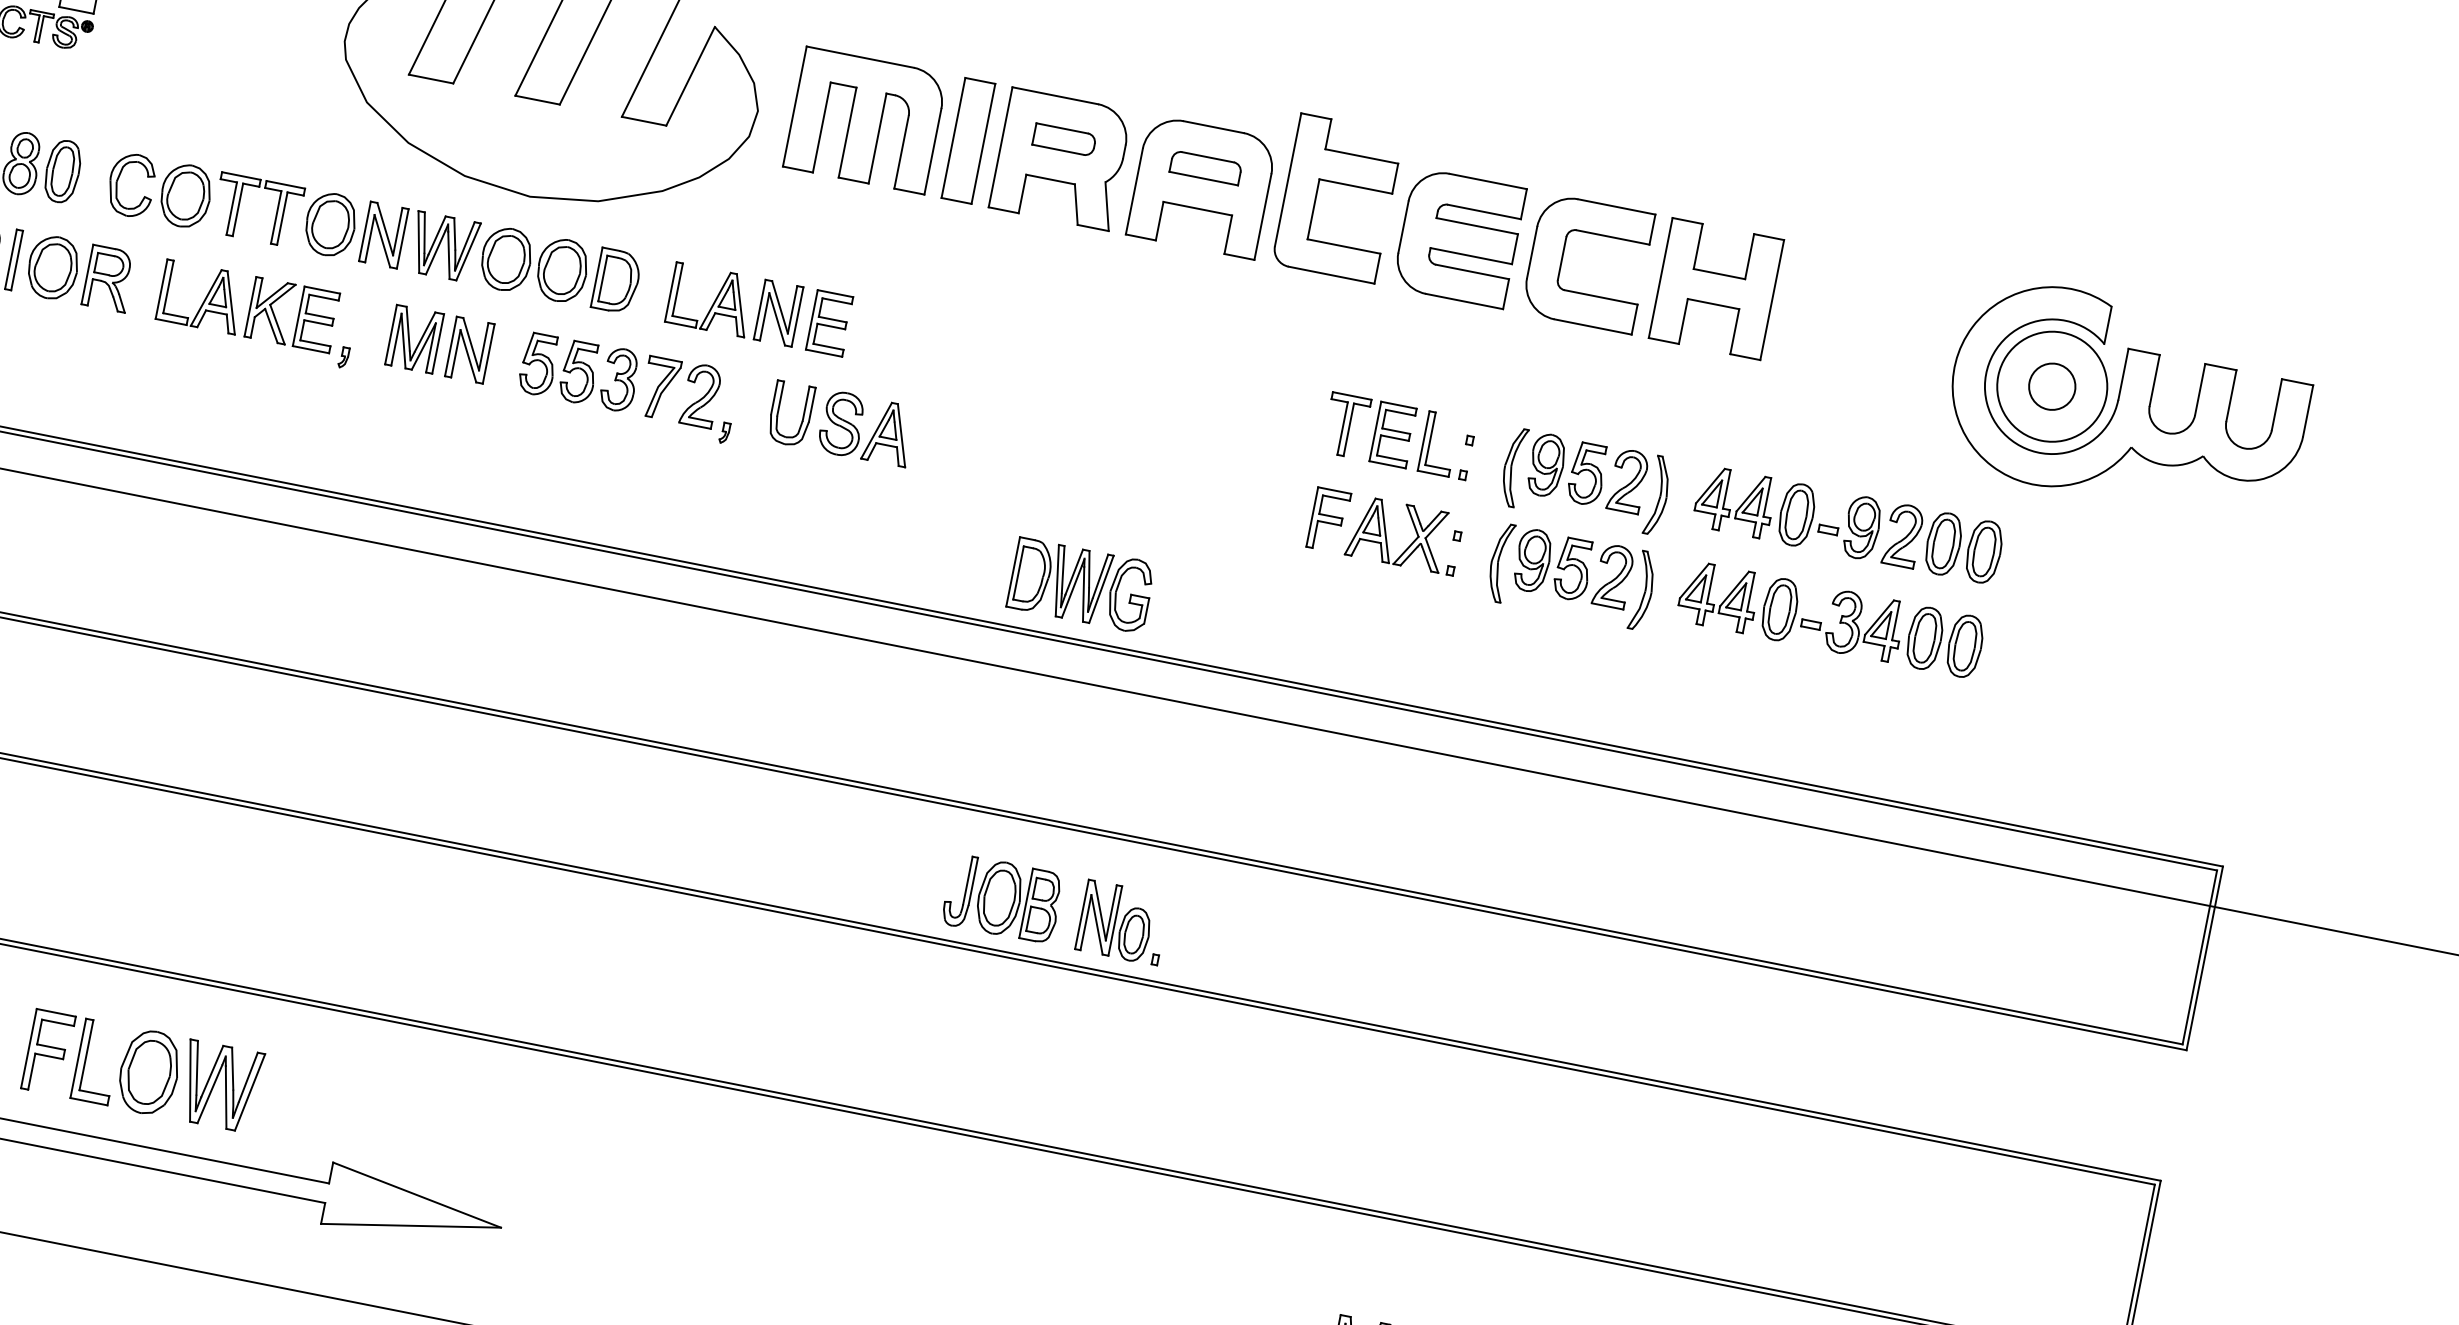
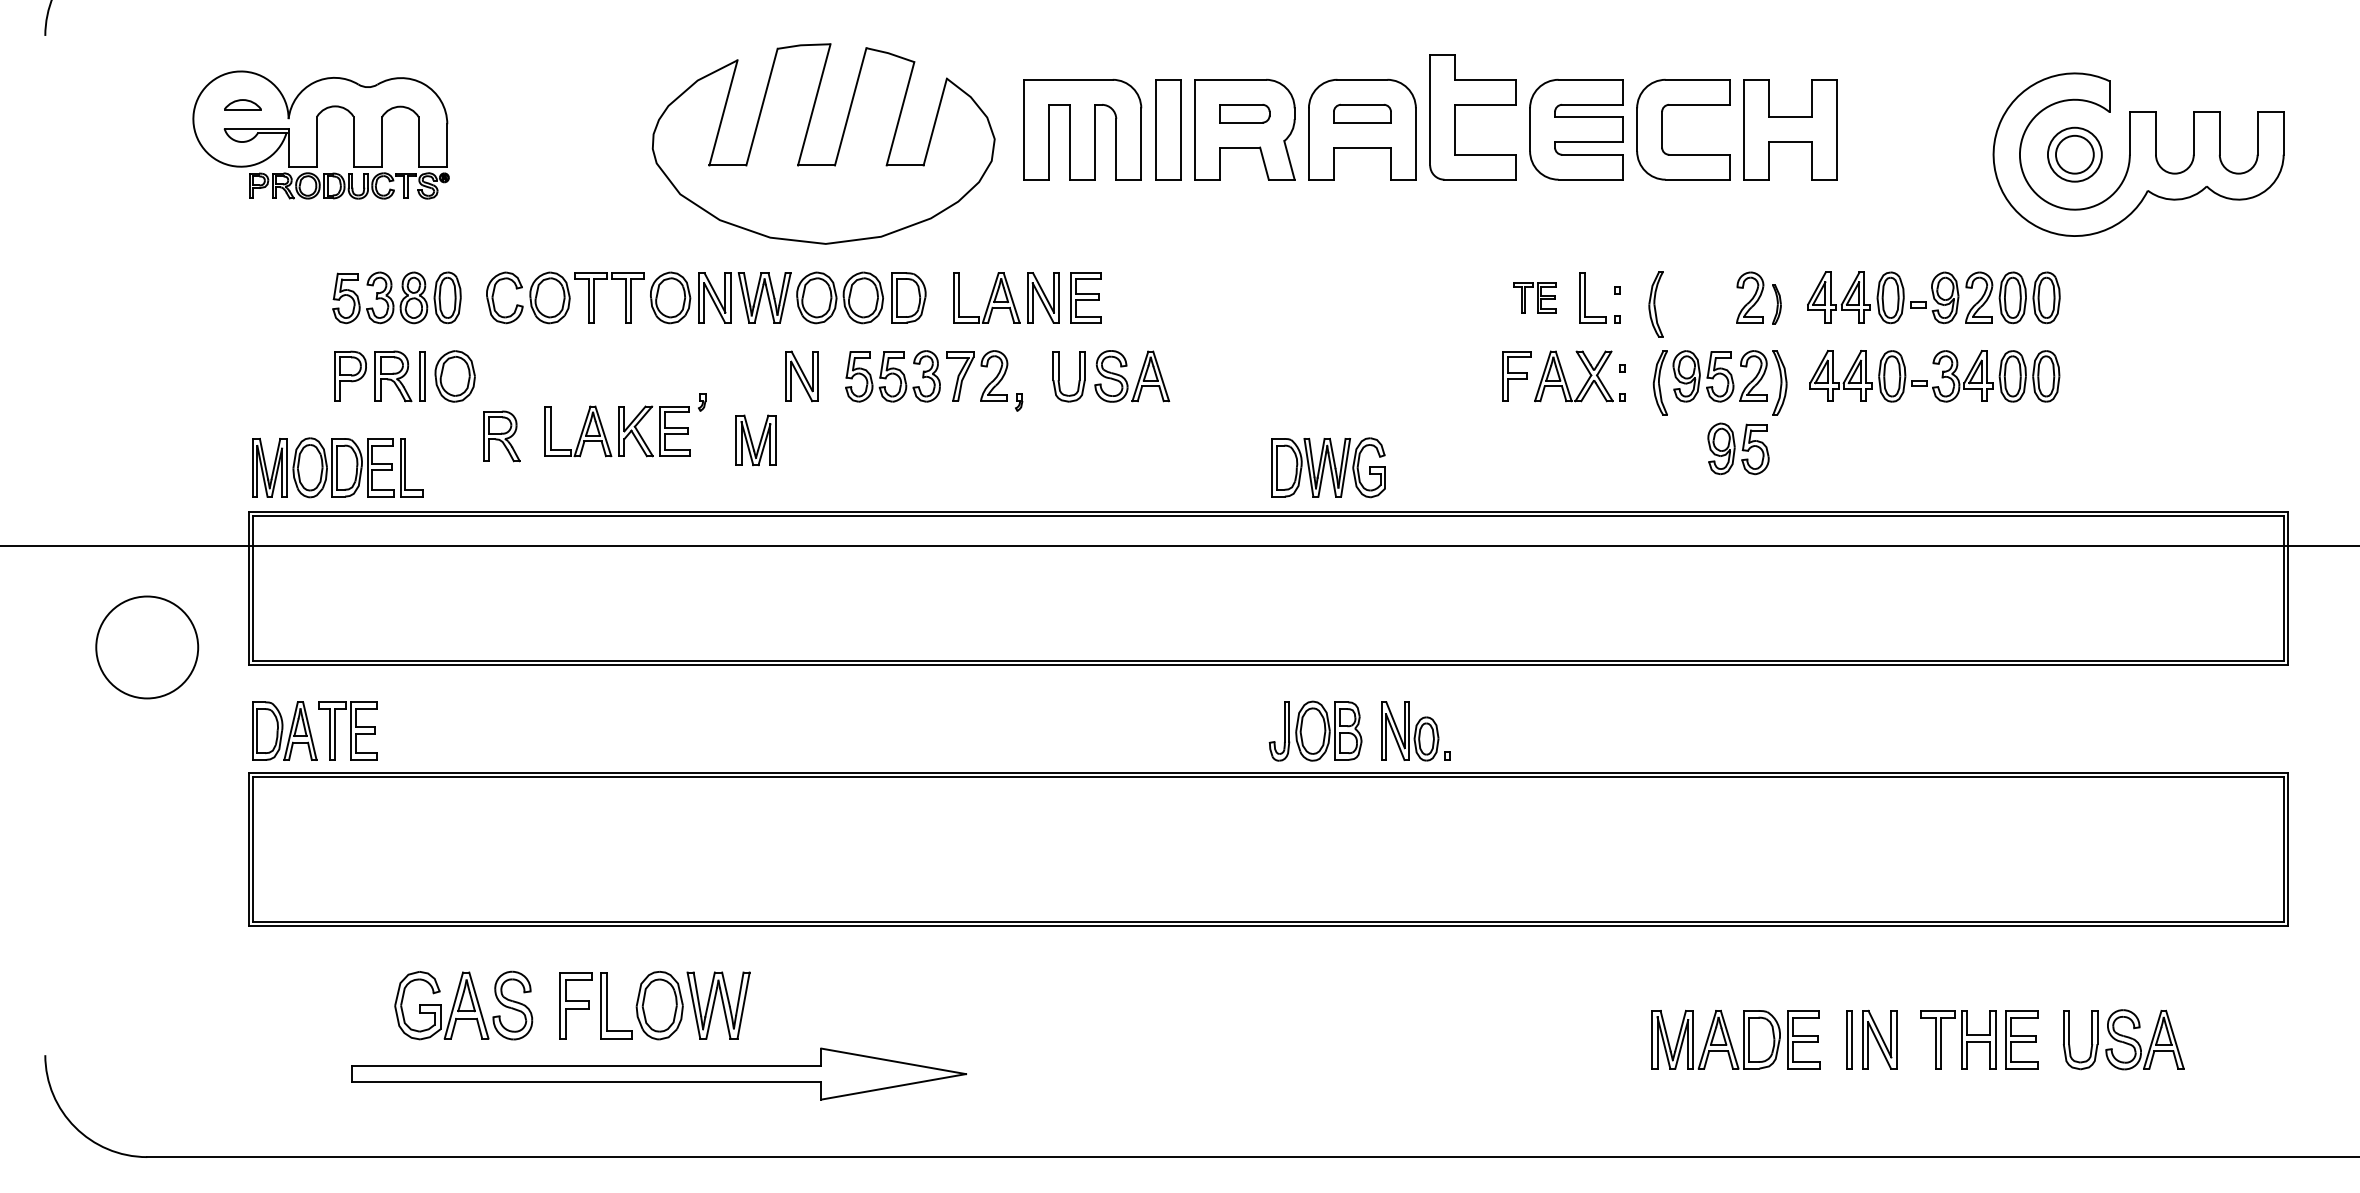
part: (108, 278) -> (501, 436), moved
part: (248, 306) -> (617, 431), moved
part: (414, 339) -> (755, 440), moved
circle: (2051, 386) -> (2074, 154), size x0.6
part: (1368, 429) -> (1534, 297), size x0.6
part: (1567, 468) -> (1738, 448), moved
part: (1658, 495) -> (1776, 304), size x0.6

